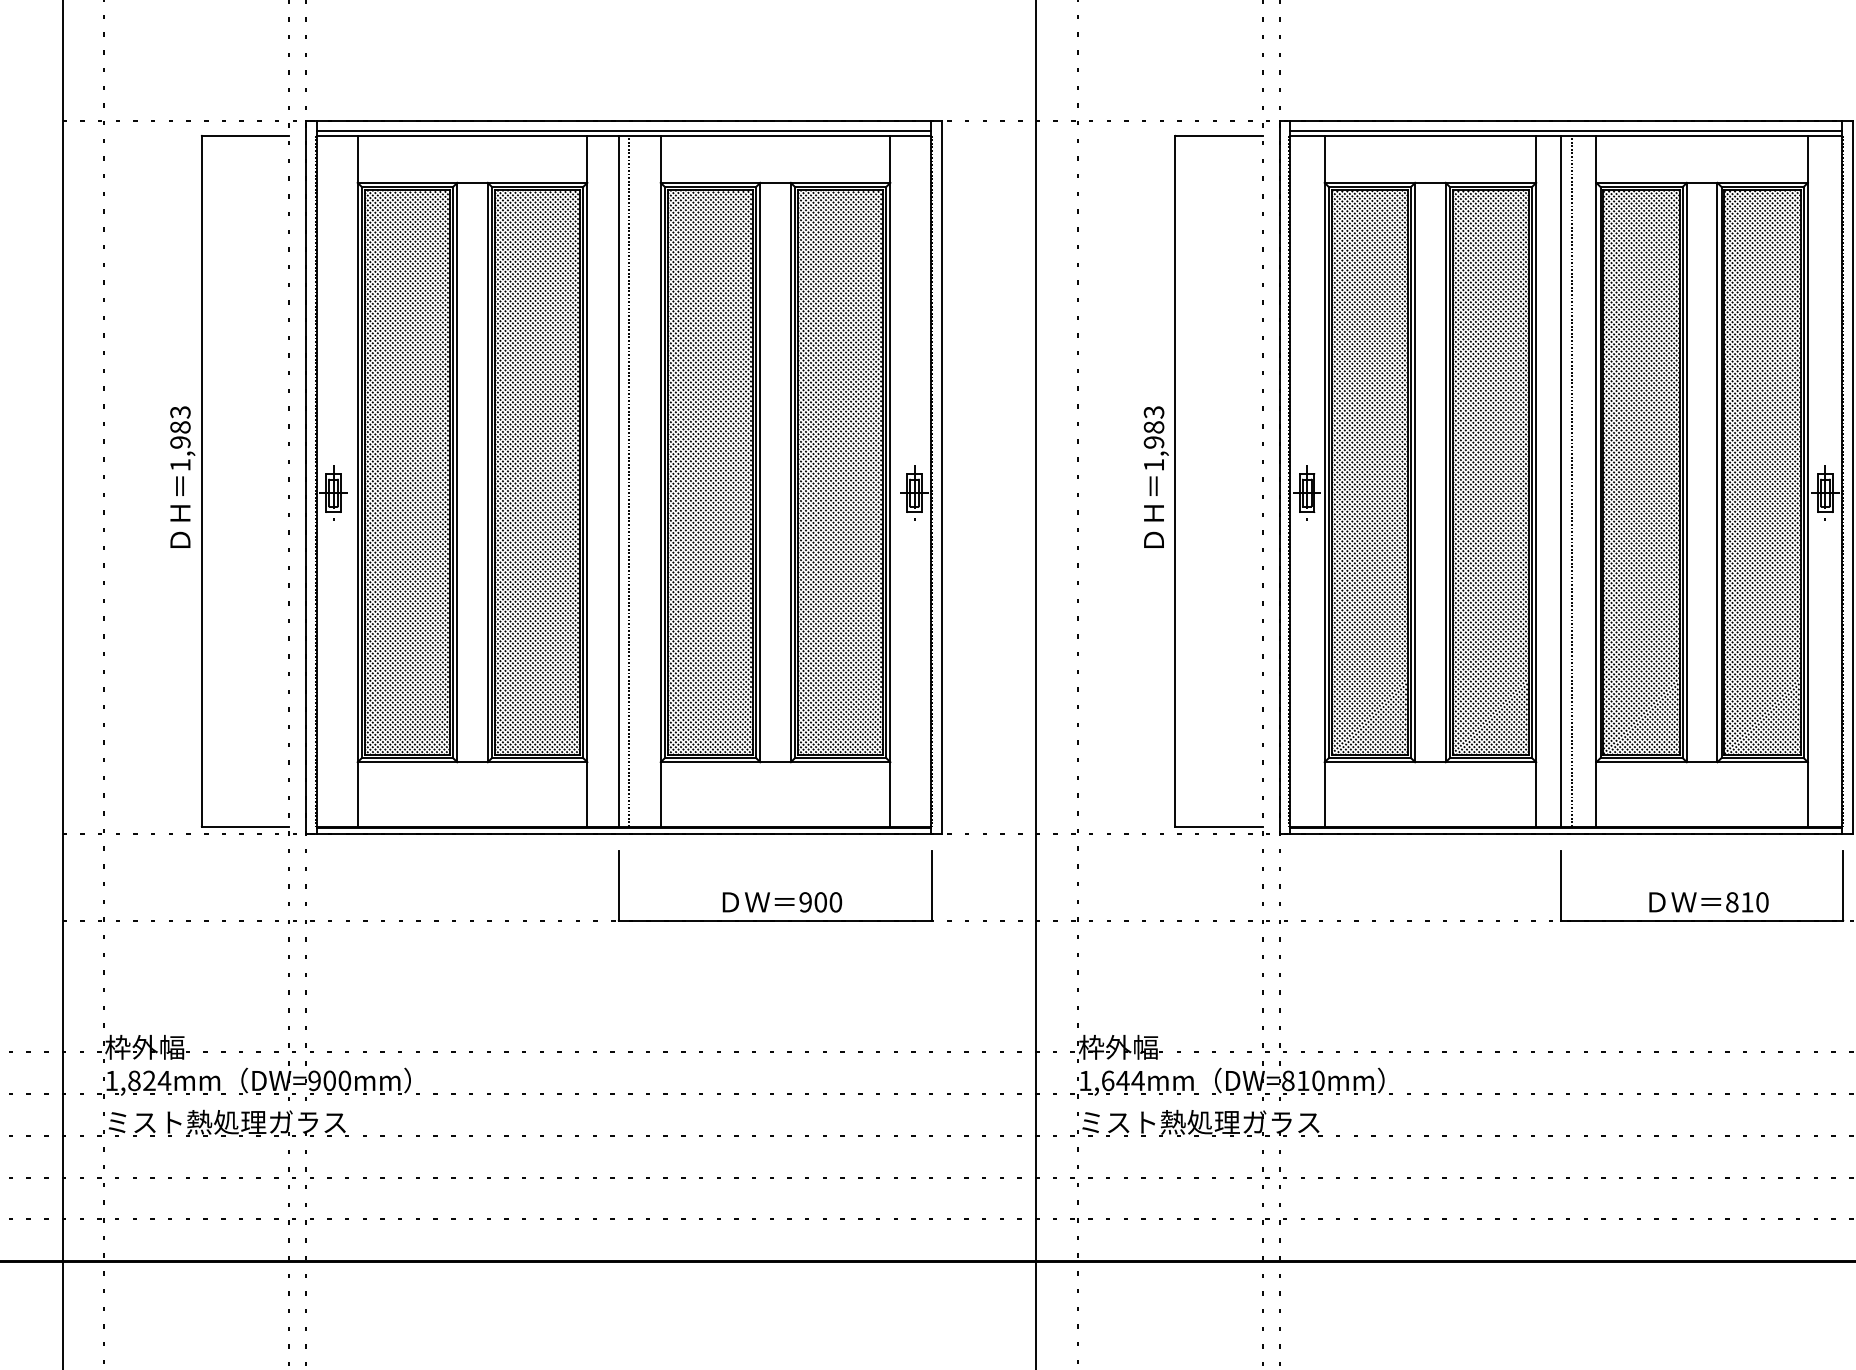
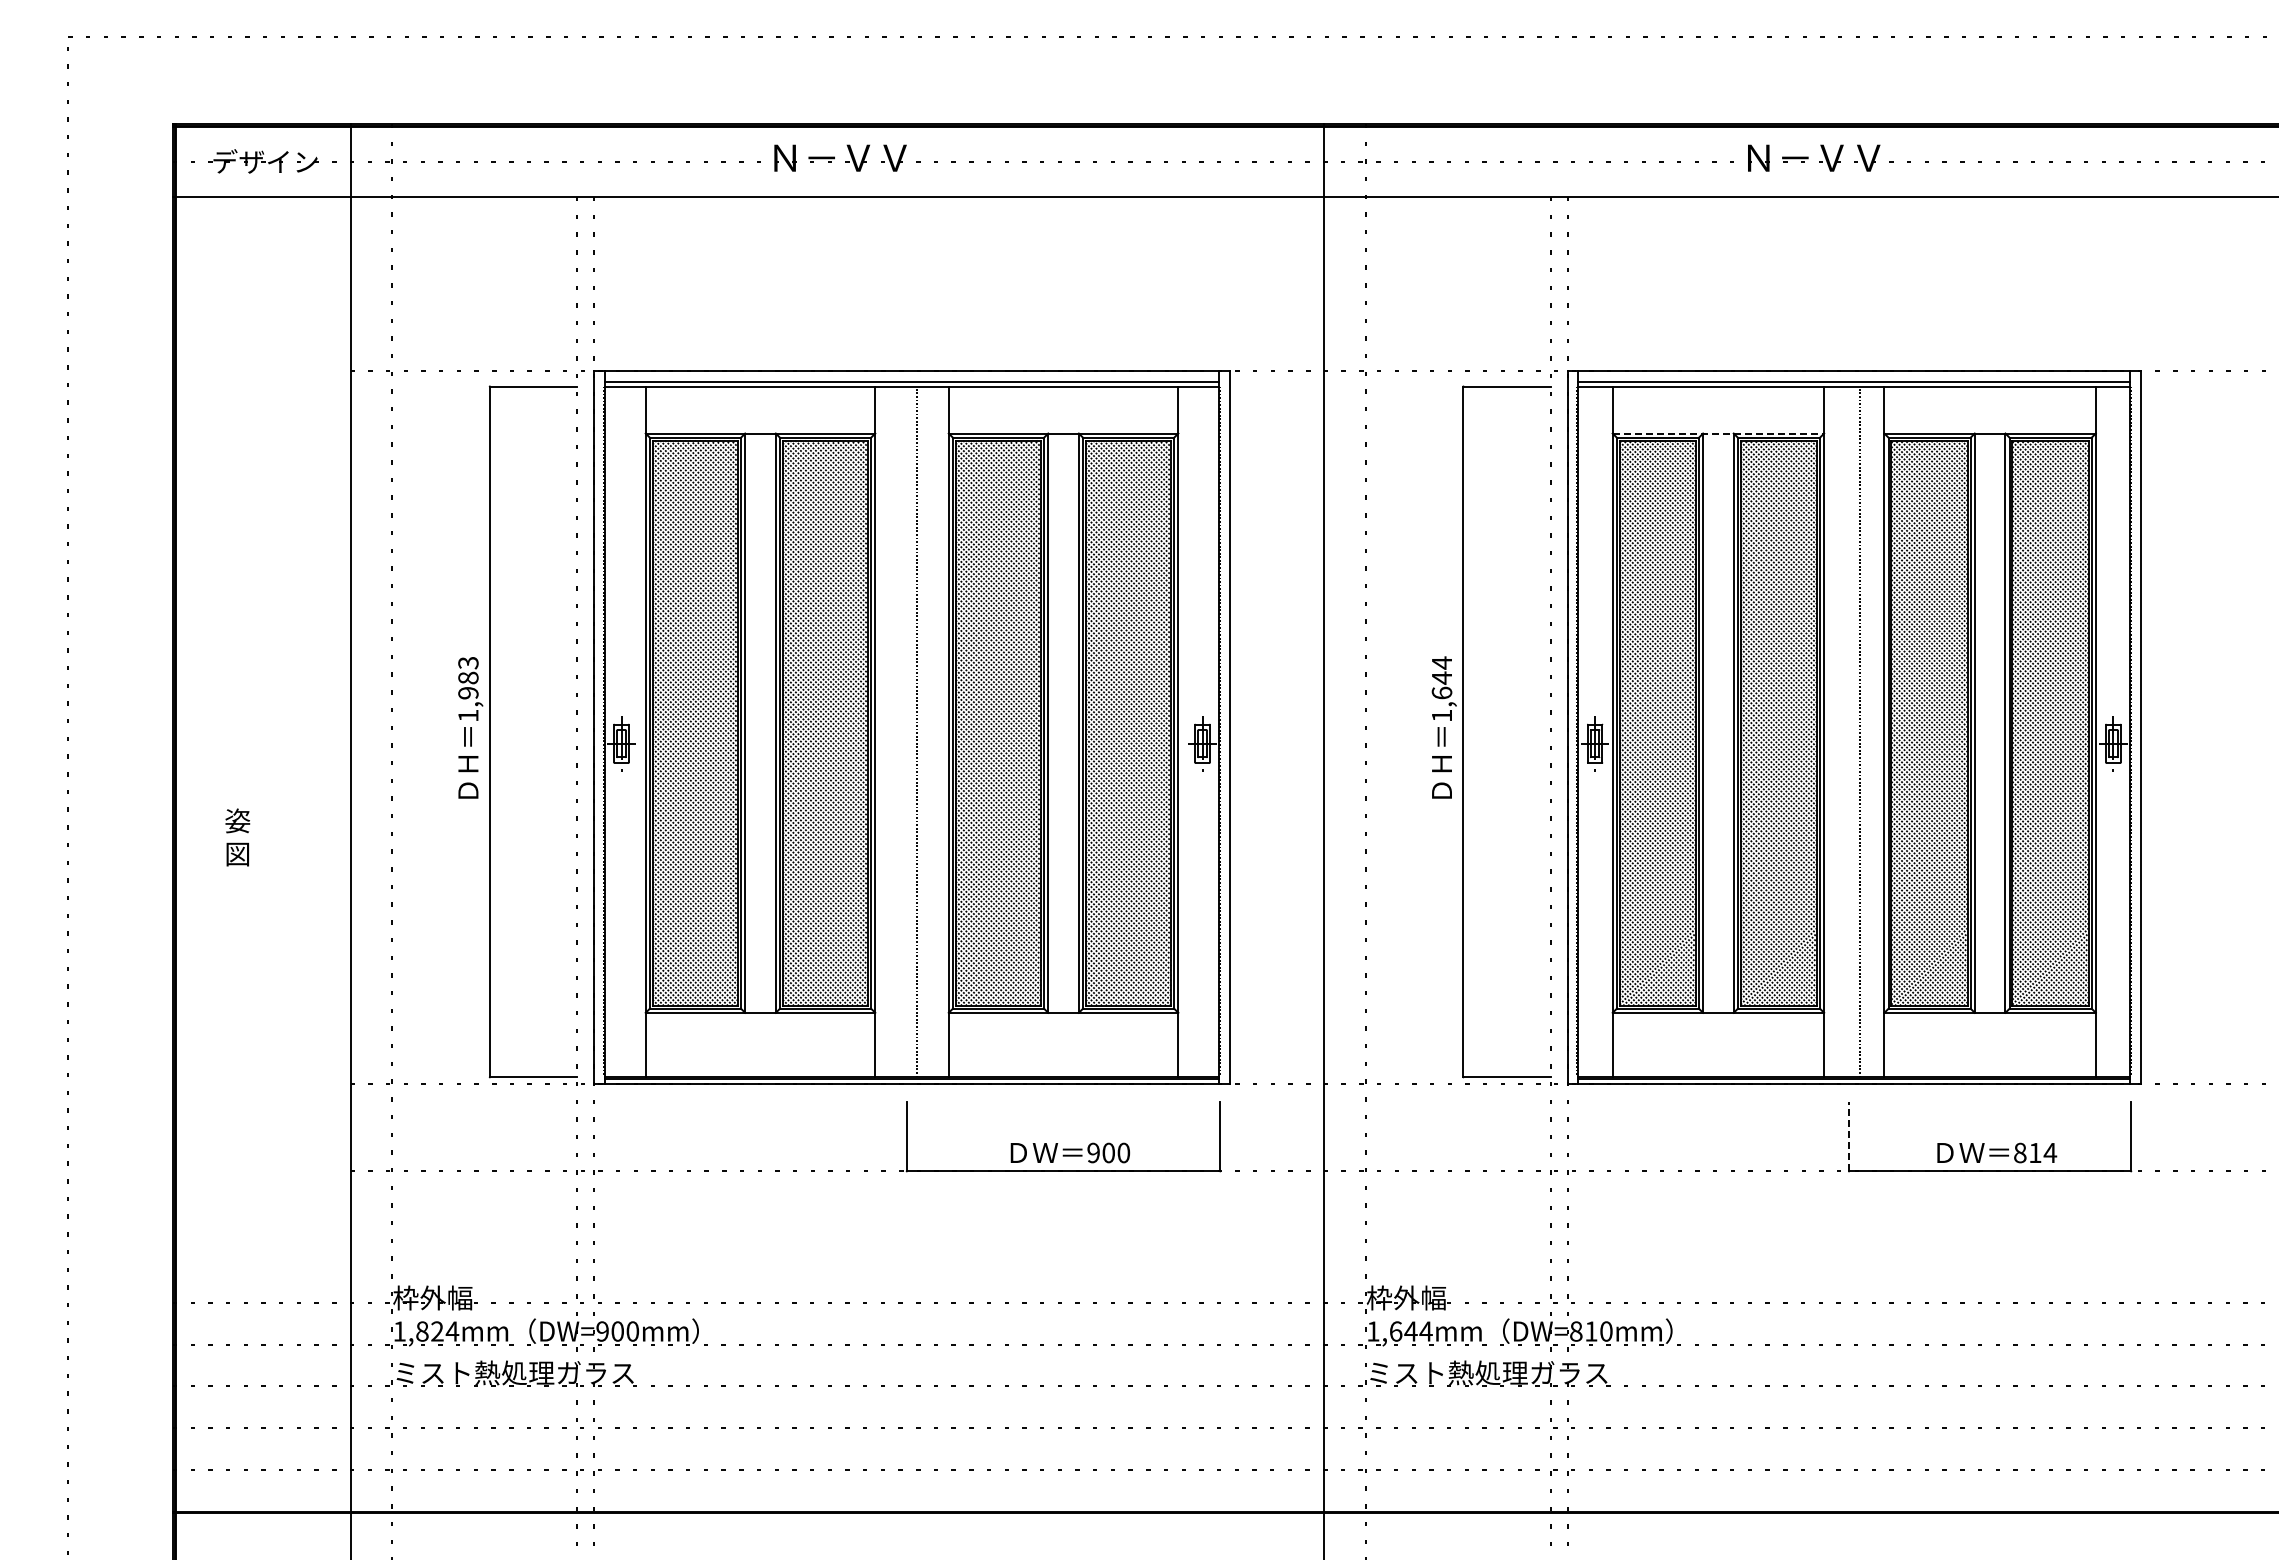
line: (1430, 182) -> (1718, 433), solid -> dashed
text: (1153, 426) -> (1441, 677), 1,983 -> 1,644
line: (618, 480) -> (906, 731), removed
line: (1561, 480) -> (1849, 731), removed
line: (1561, 885) -> (1849, 1136), solid -> dashed
text: (1762, 901) -> (2050, 1152), 810 -> 814

